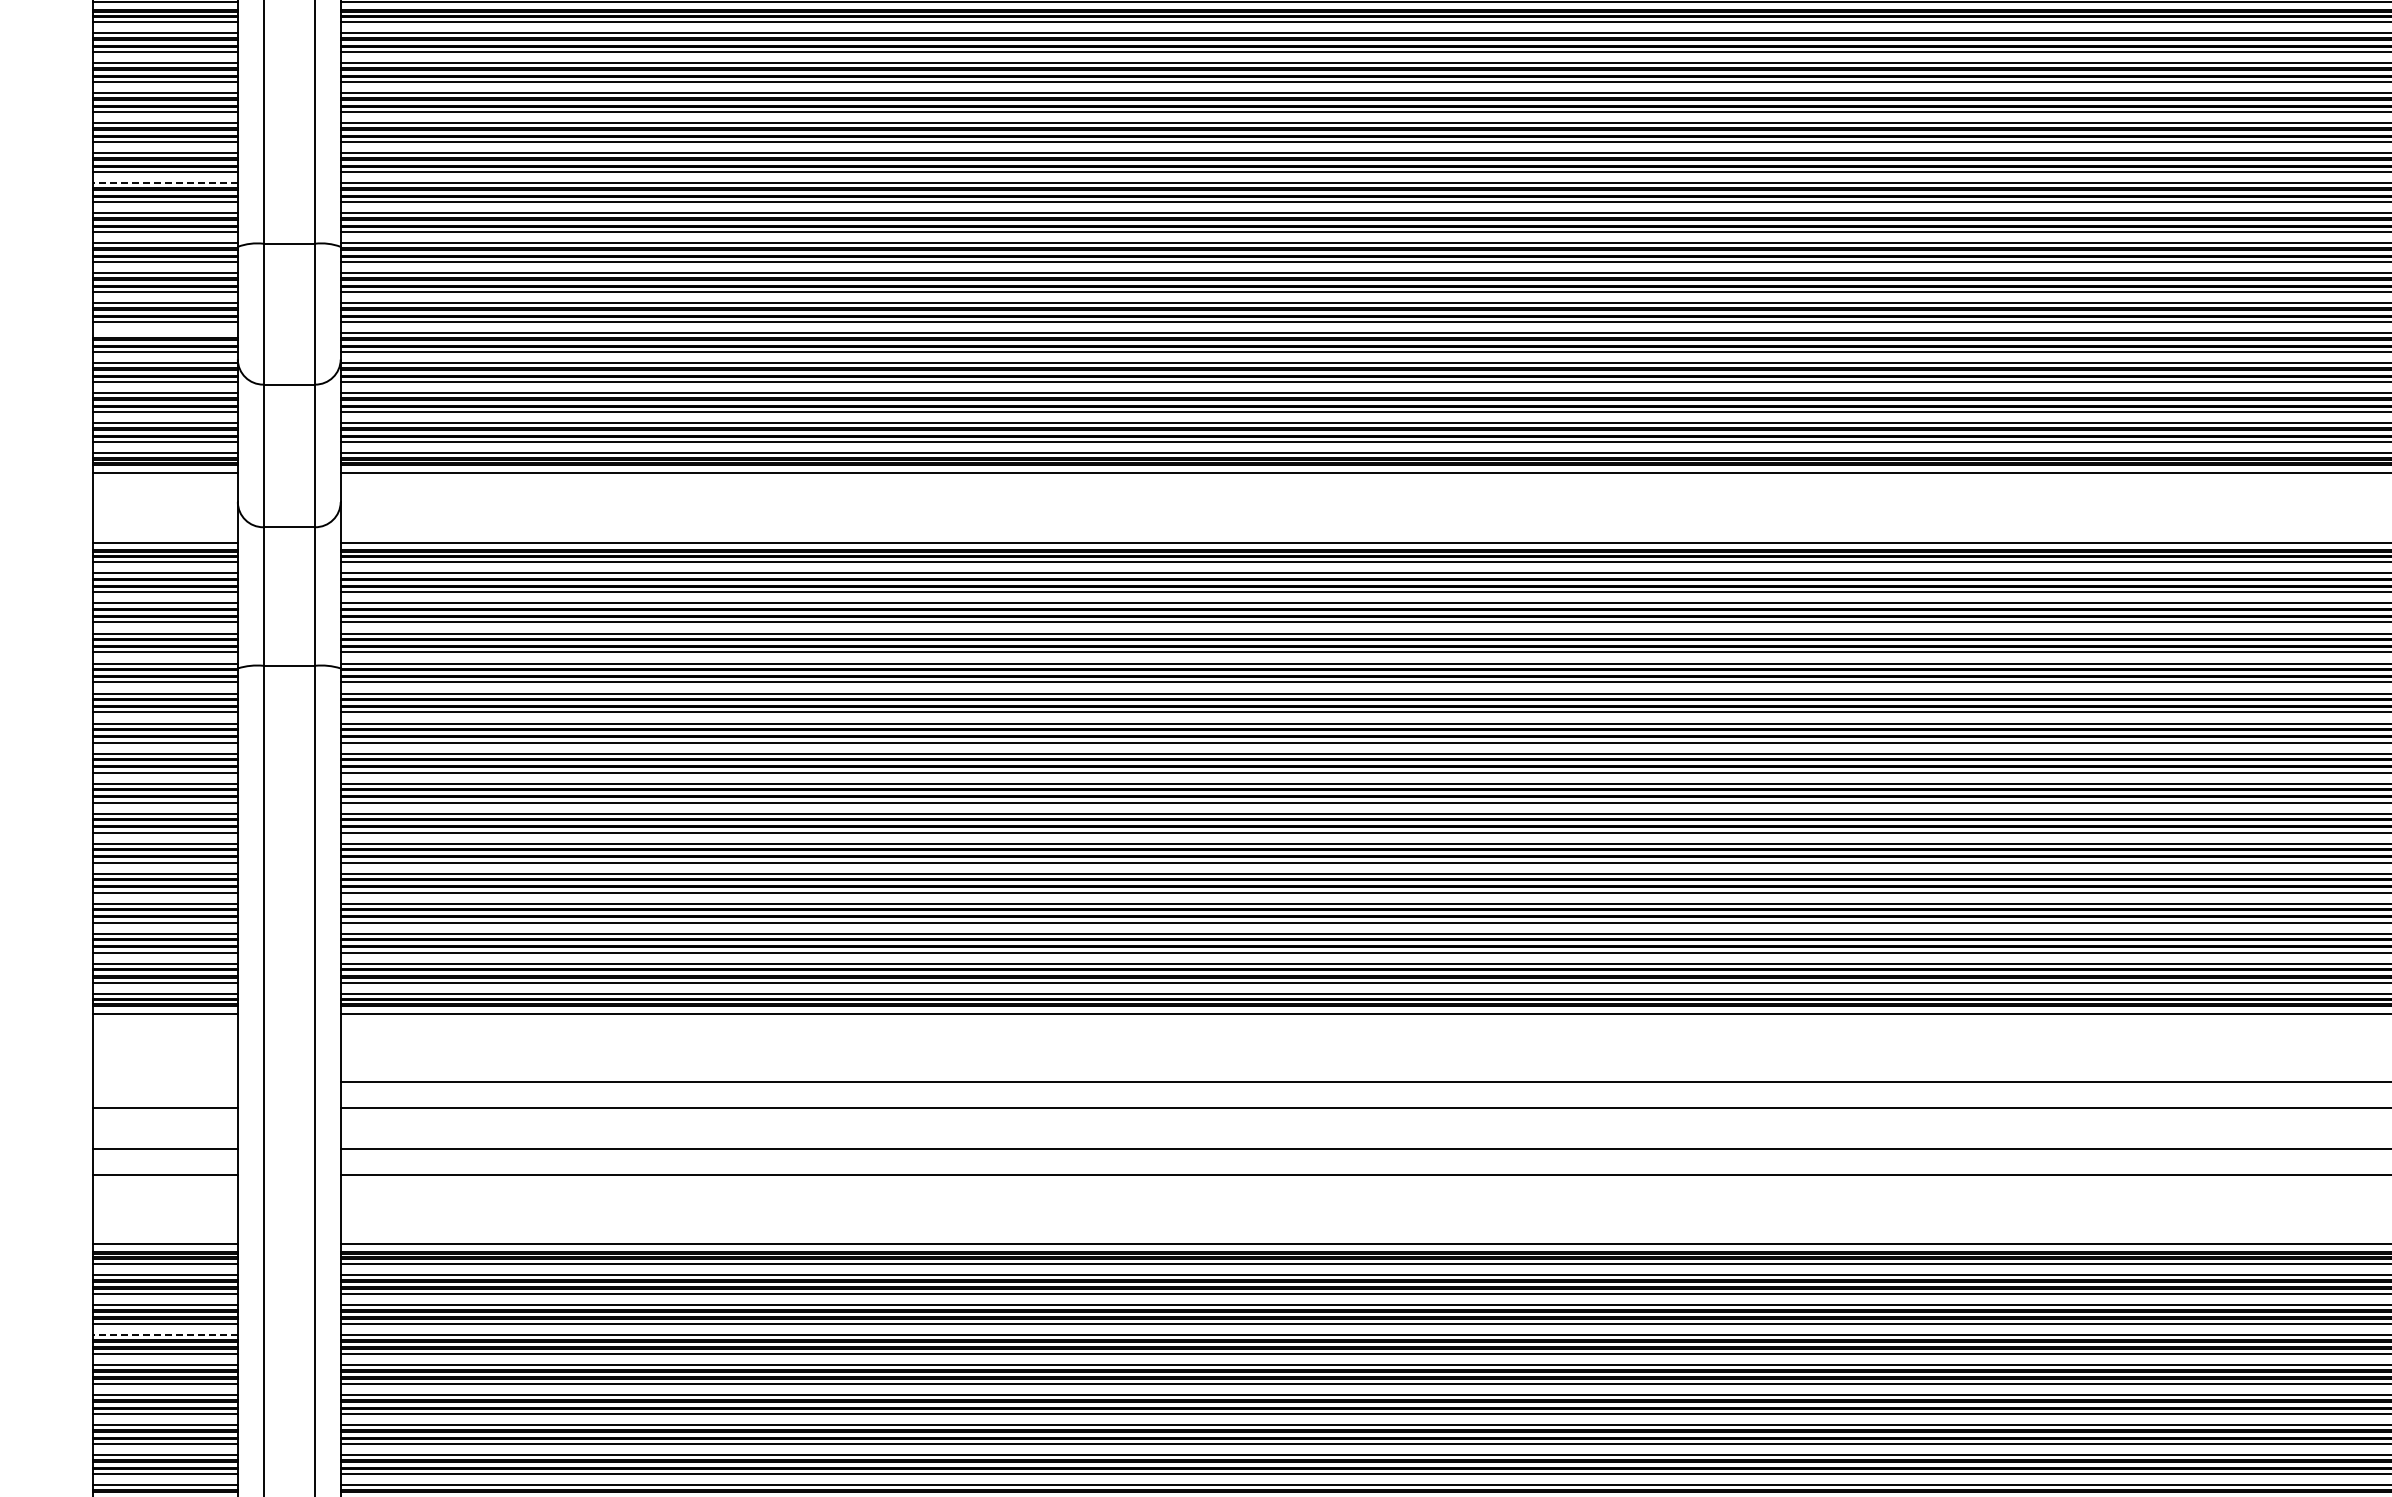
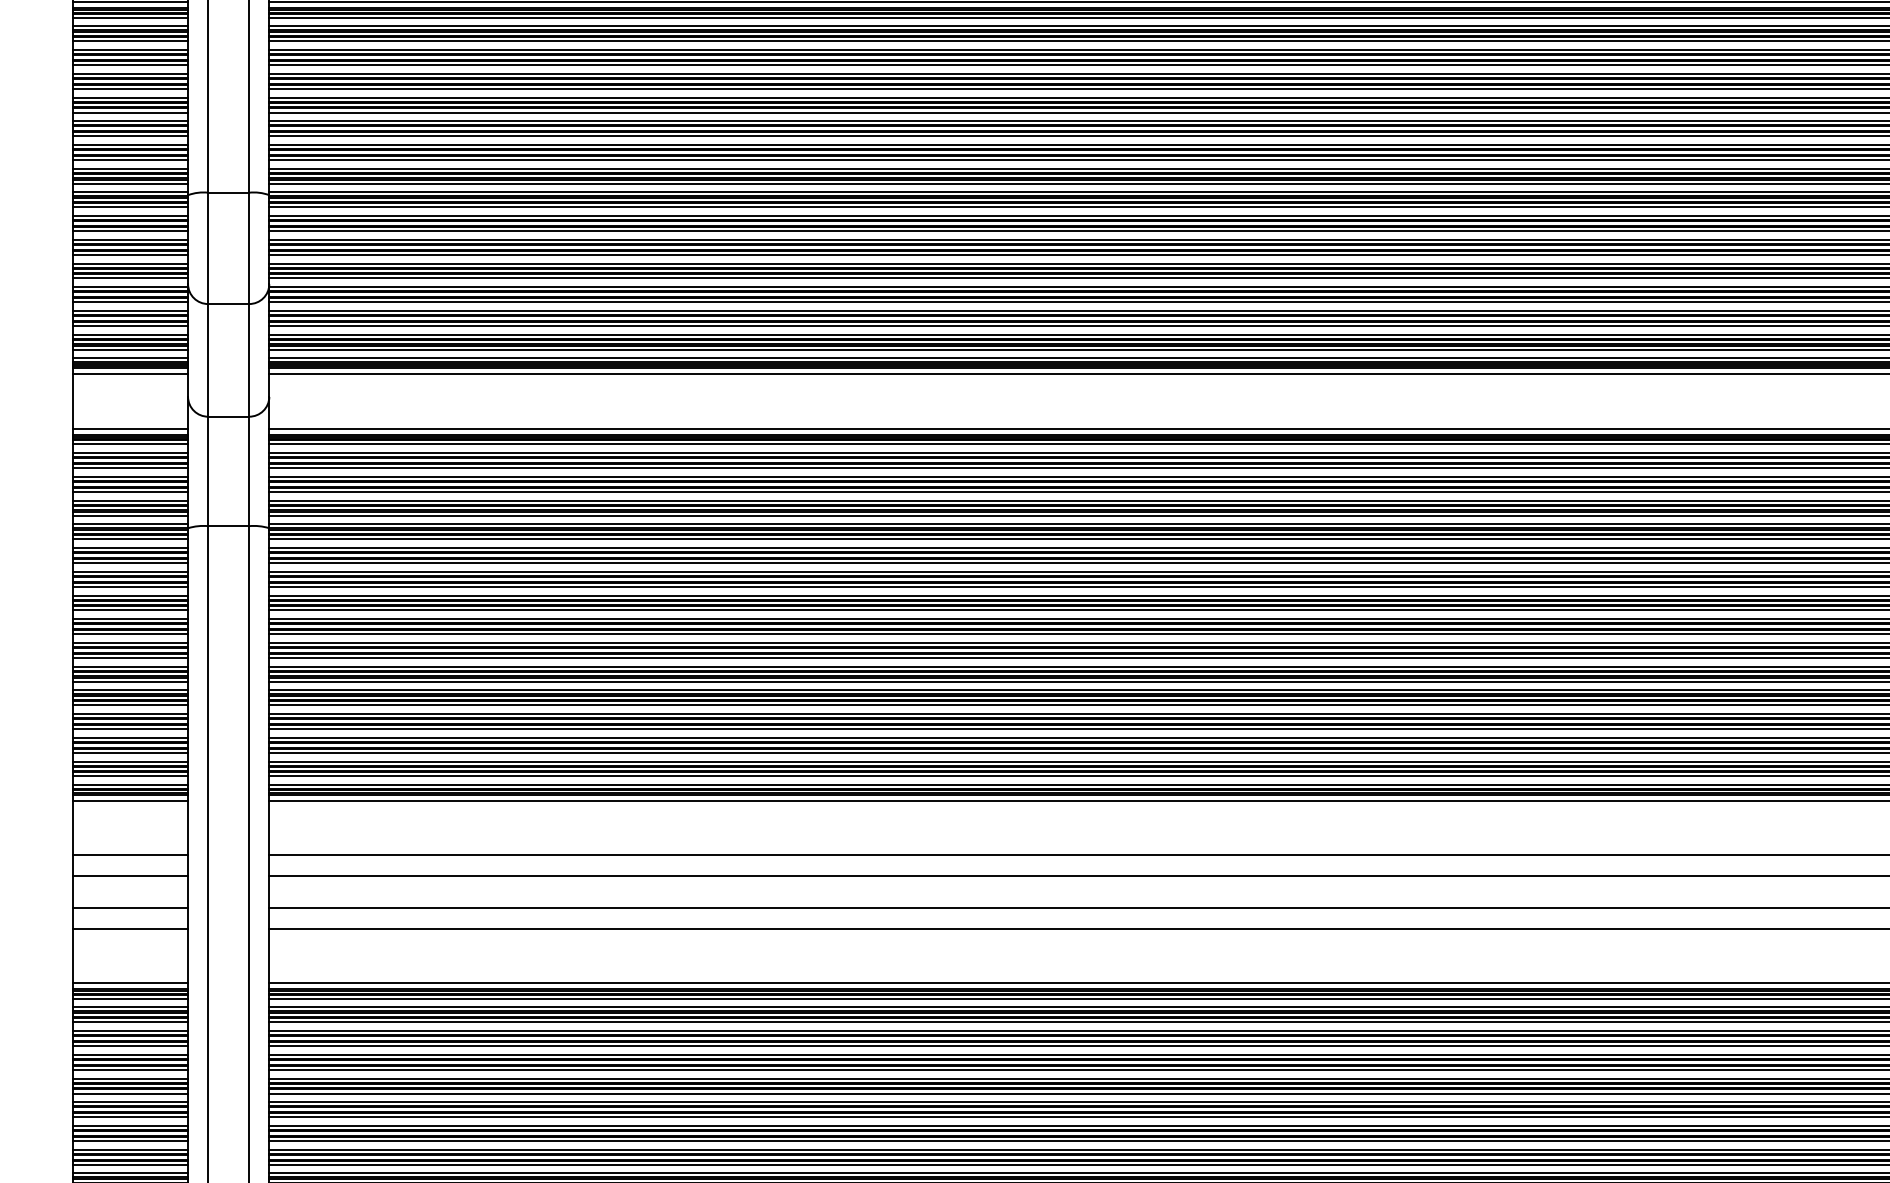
line: (165, 183) -> (130, 145), dashed -> solid
line: (164, 333) -> (130, 263), added
line: (164, 1082) -> (130, 855), added
line: (165, 1335) -> (130, 1055), dashed -> solid

